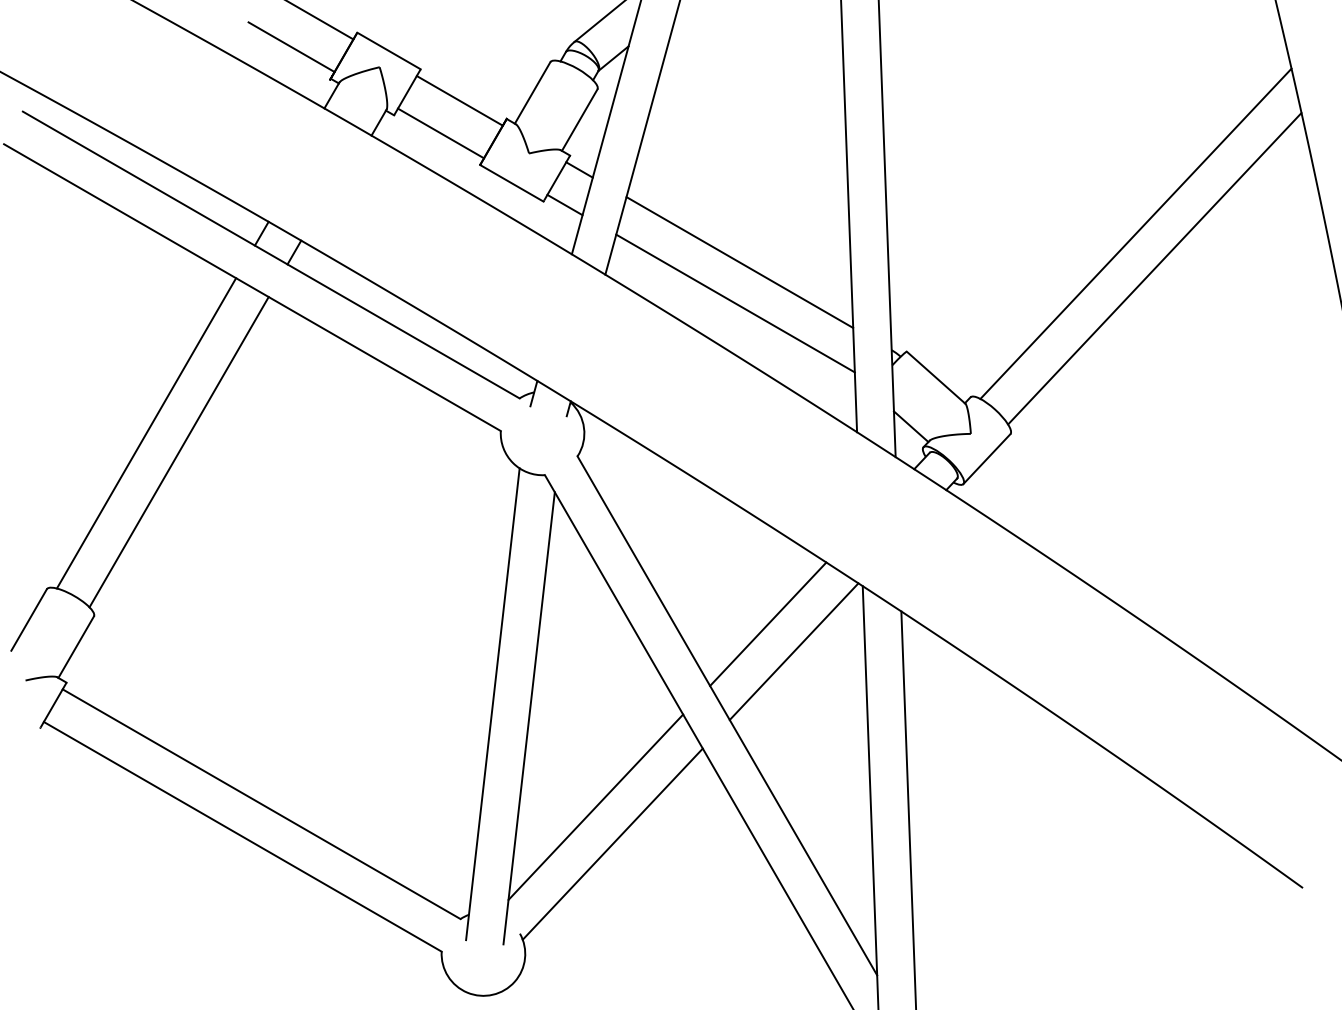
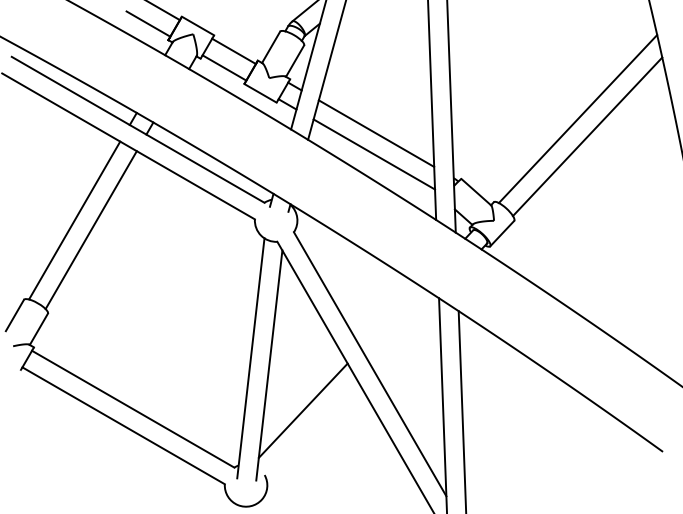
line: (767, 623) -> (390, 317), removed
line: (792, 651) -> (403, 331), removed
line: (612, 844) -> (311, 429), removed

